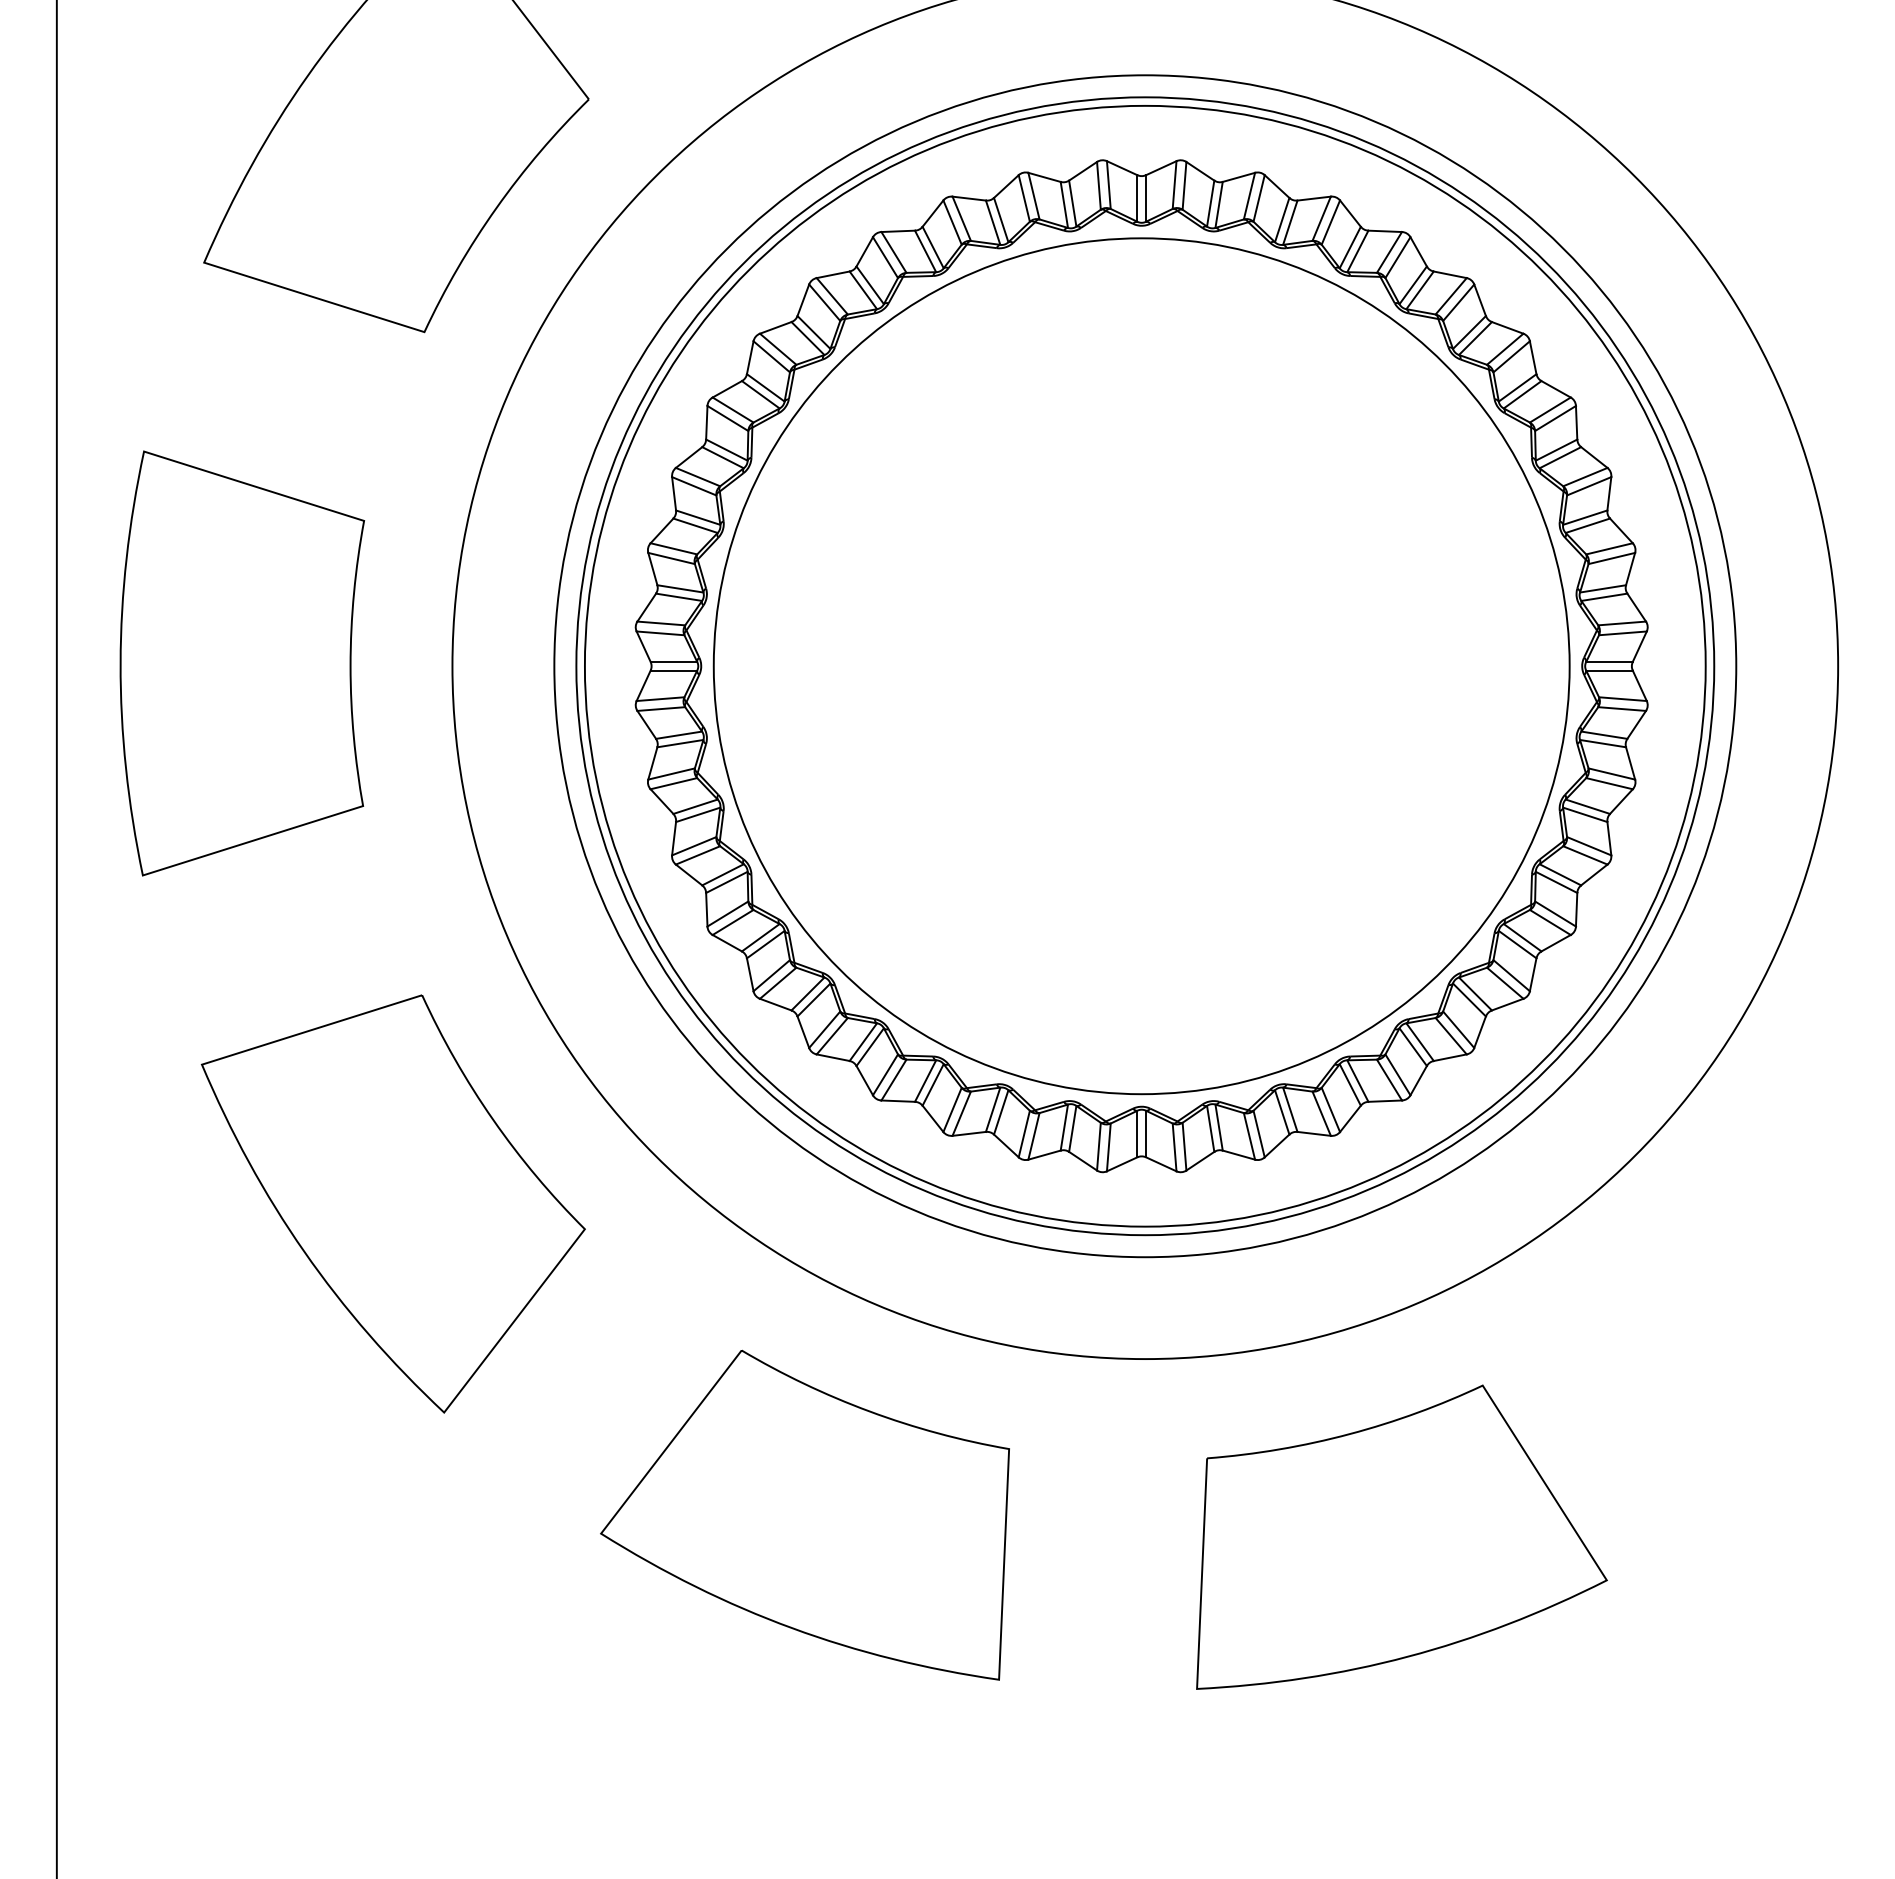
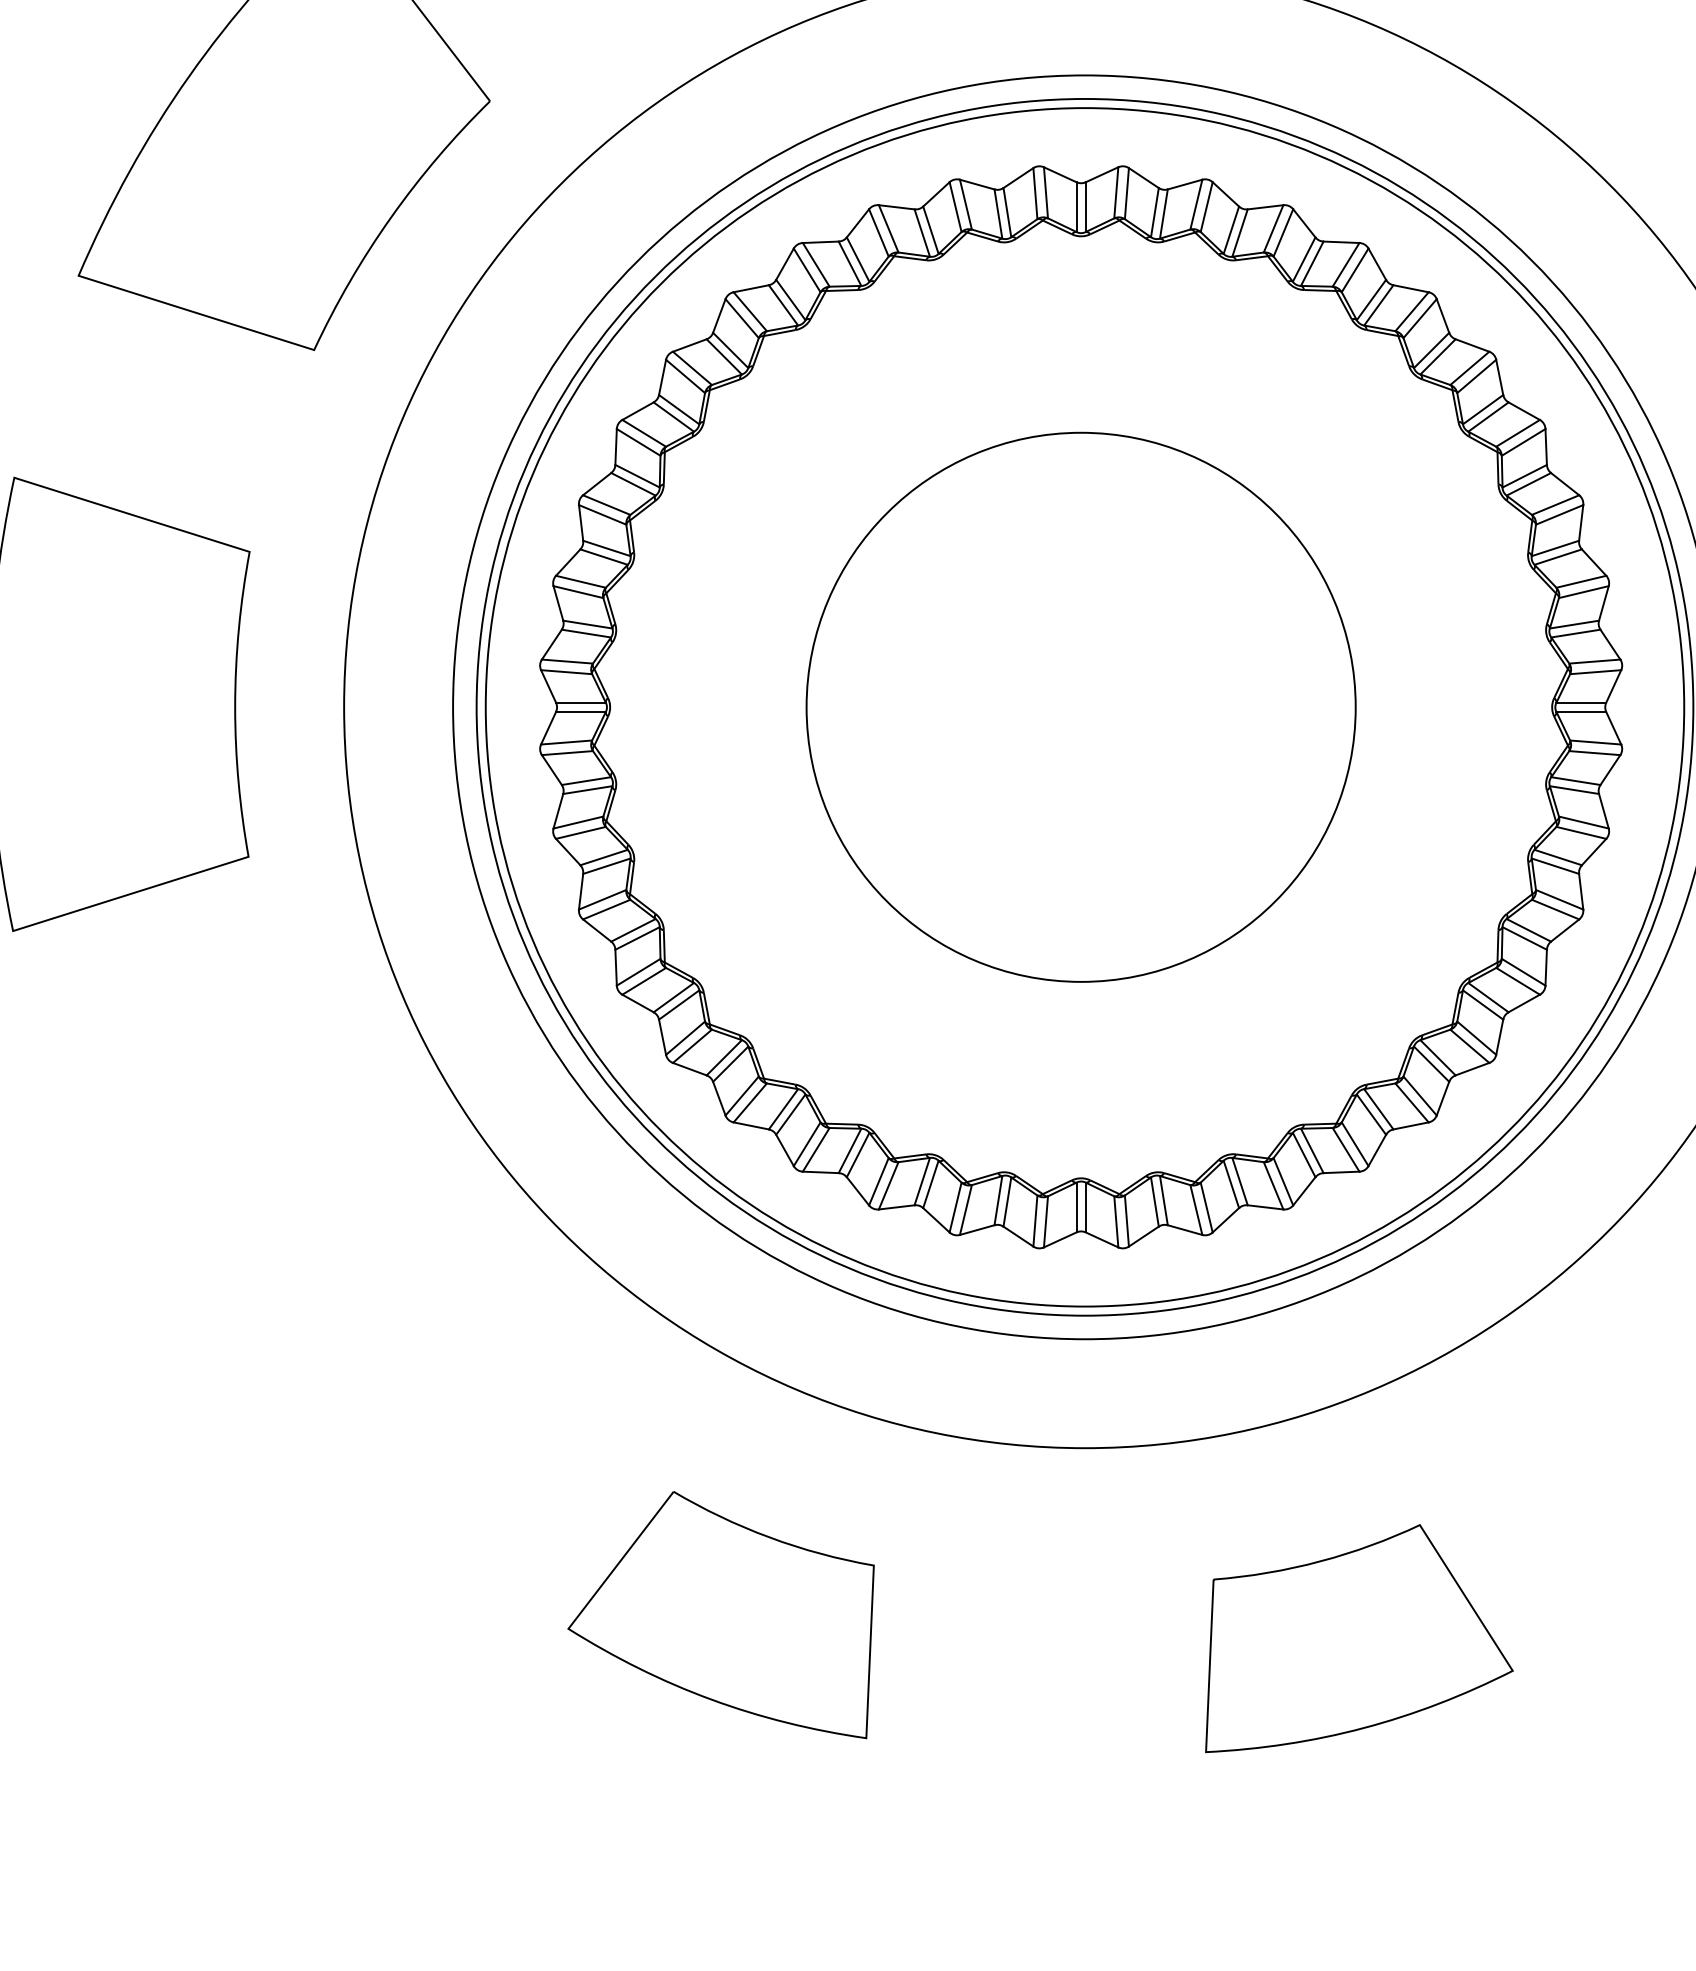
circle: (1141, 666) -> (1080, 707), size x0.6
part: (392, 1203) -> (280, 1281), removed
part: (804, 1514) -> (720, 1614), size x0.7
part: (1401, 1536) -> (1358, 1637), size x0.7

